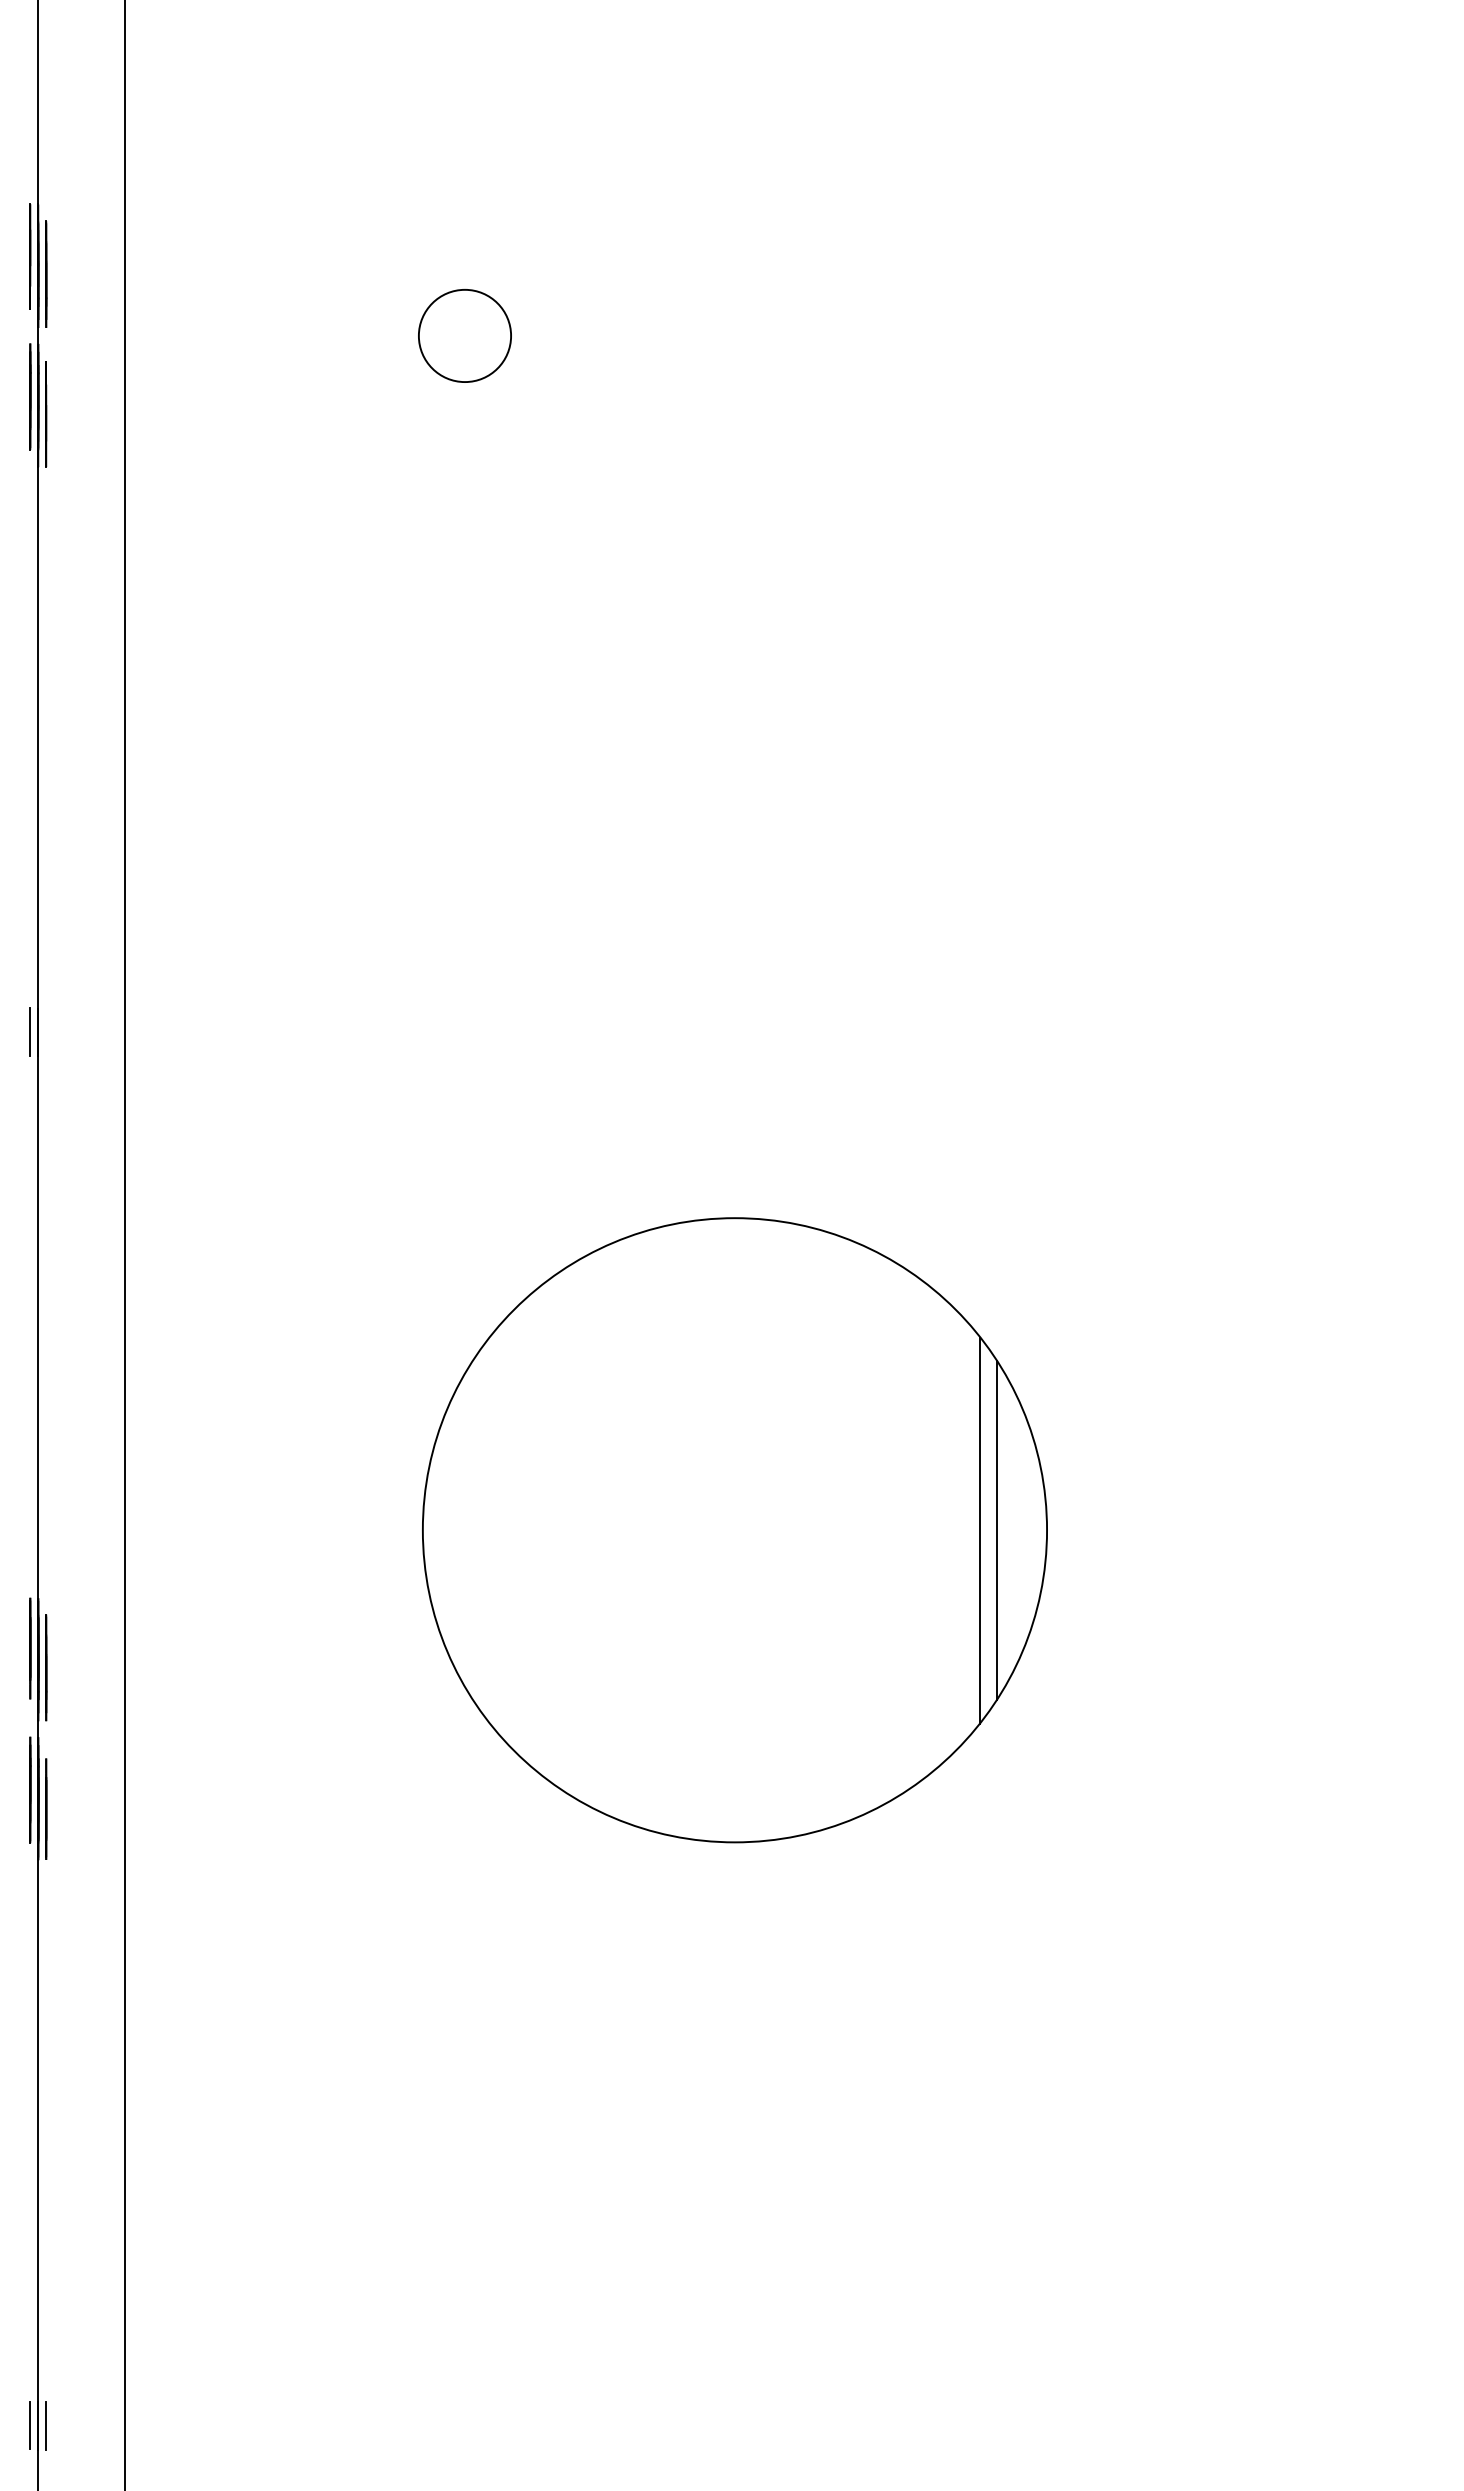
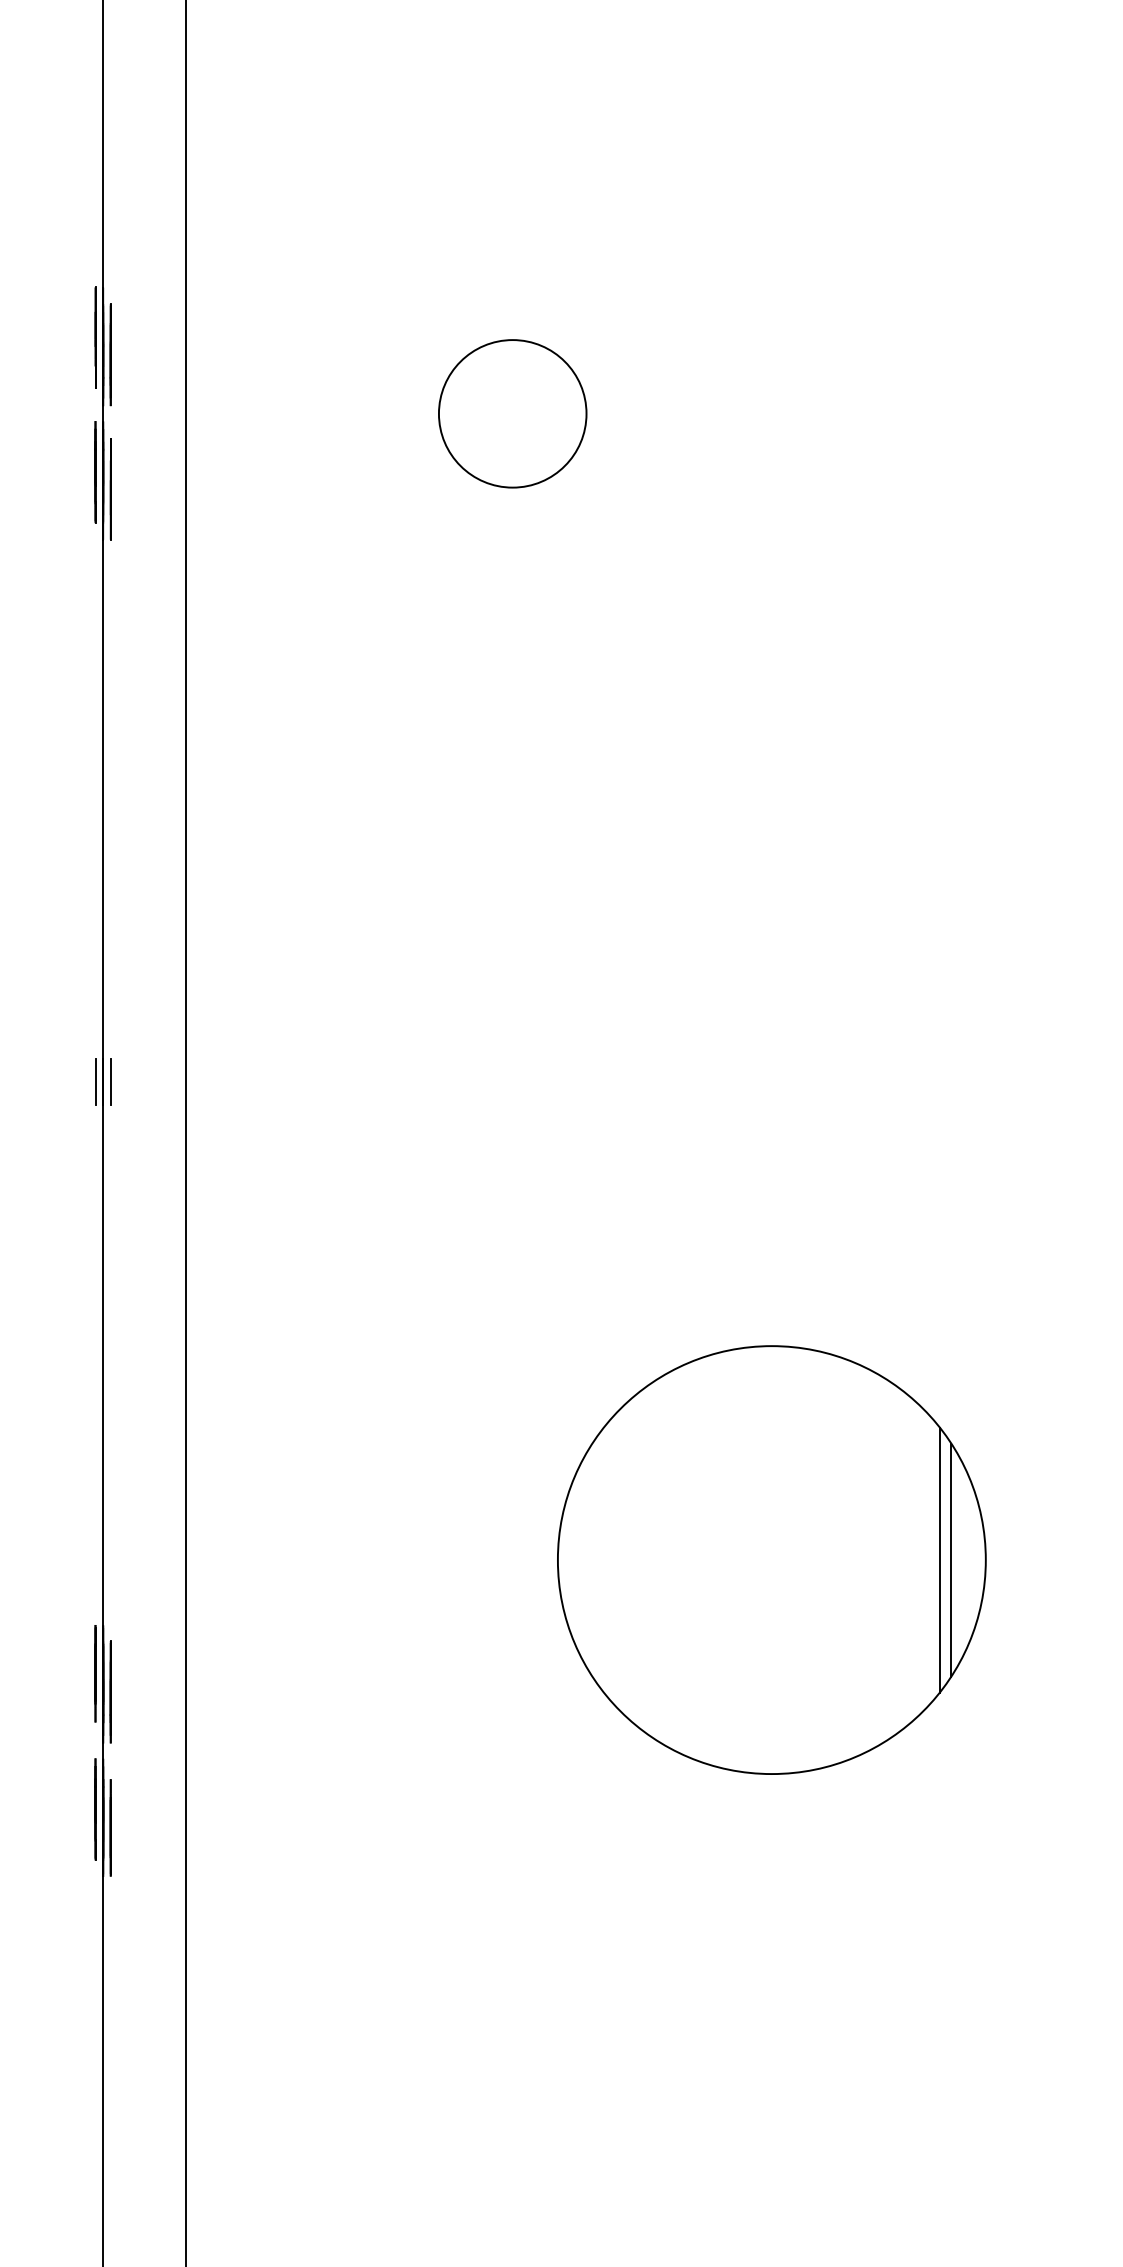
circle: (464, 335) -> (512, 413), size x1.67
line: (46, 1032) -> (111, 1082), added
part: (734, 1529) -> (771, 1559), size x0.71

